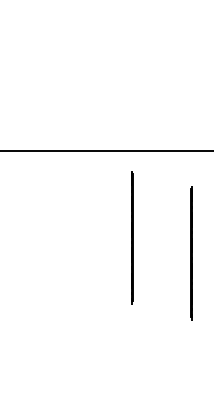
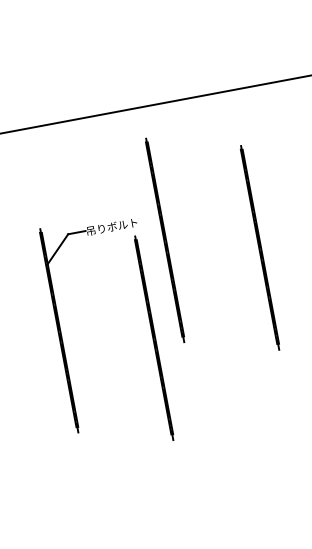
part: (112, 290) -> (150, 326), added

